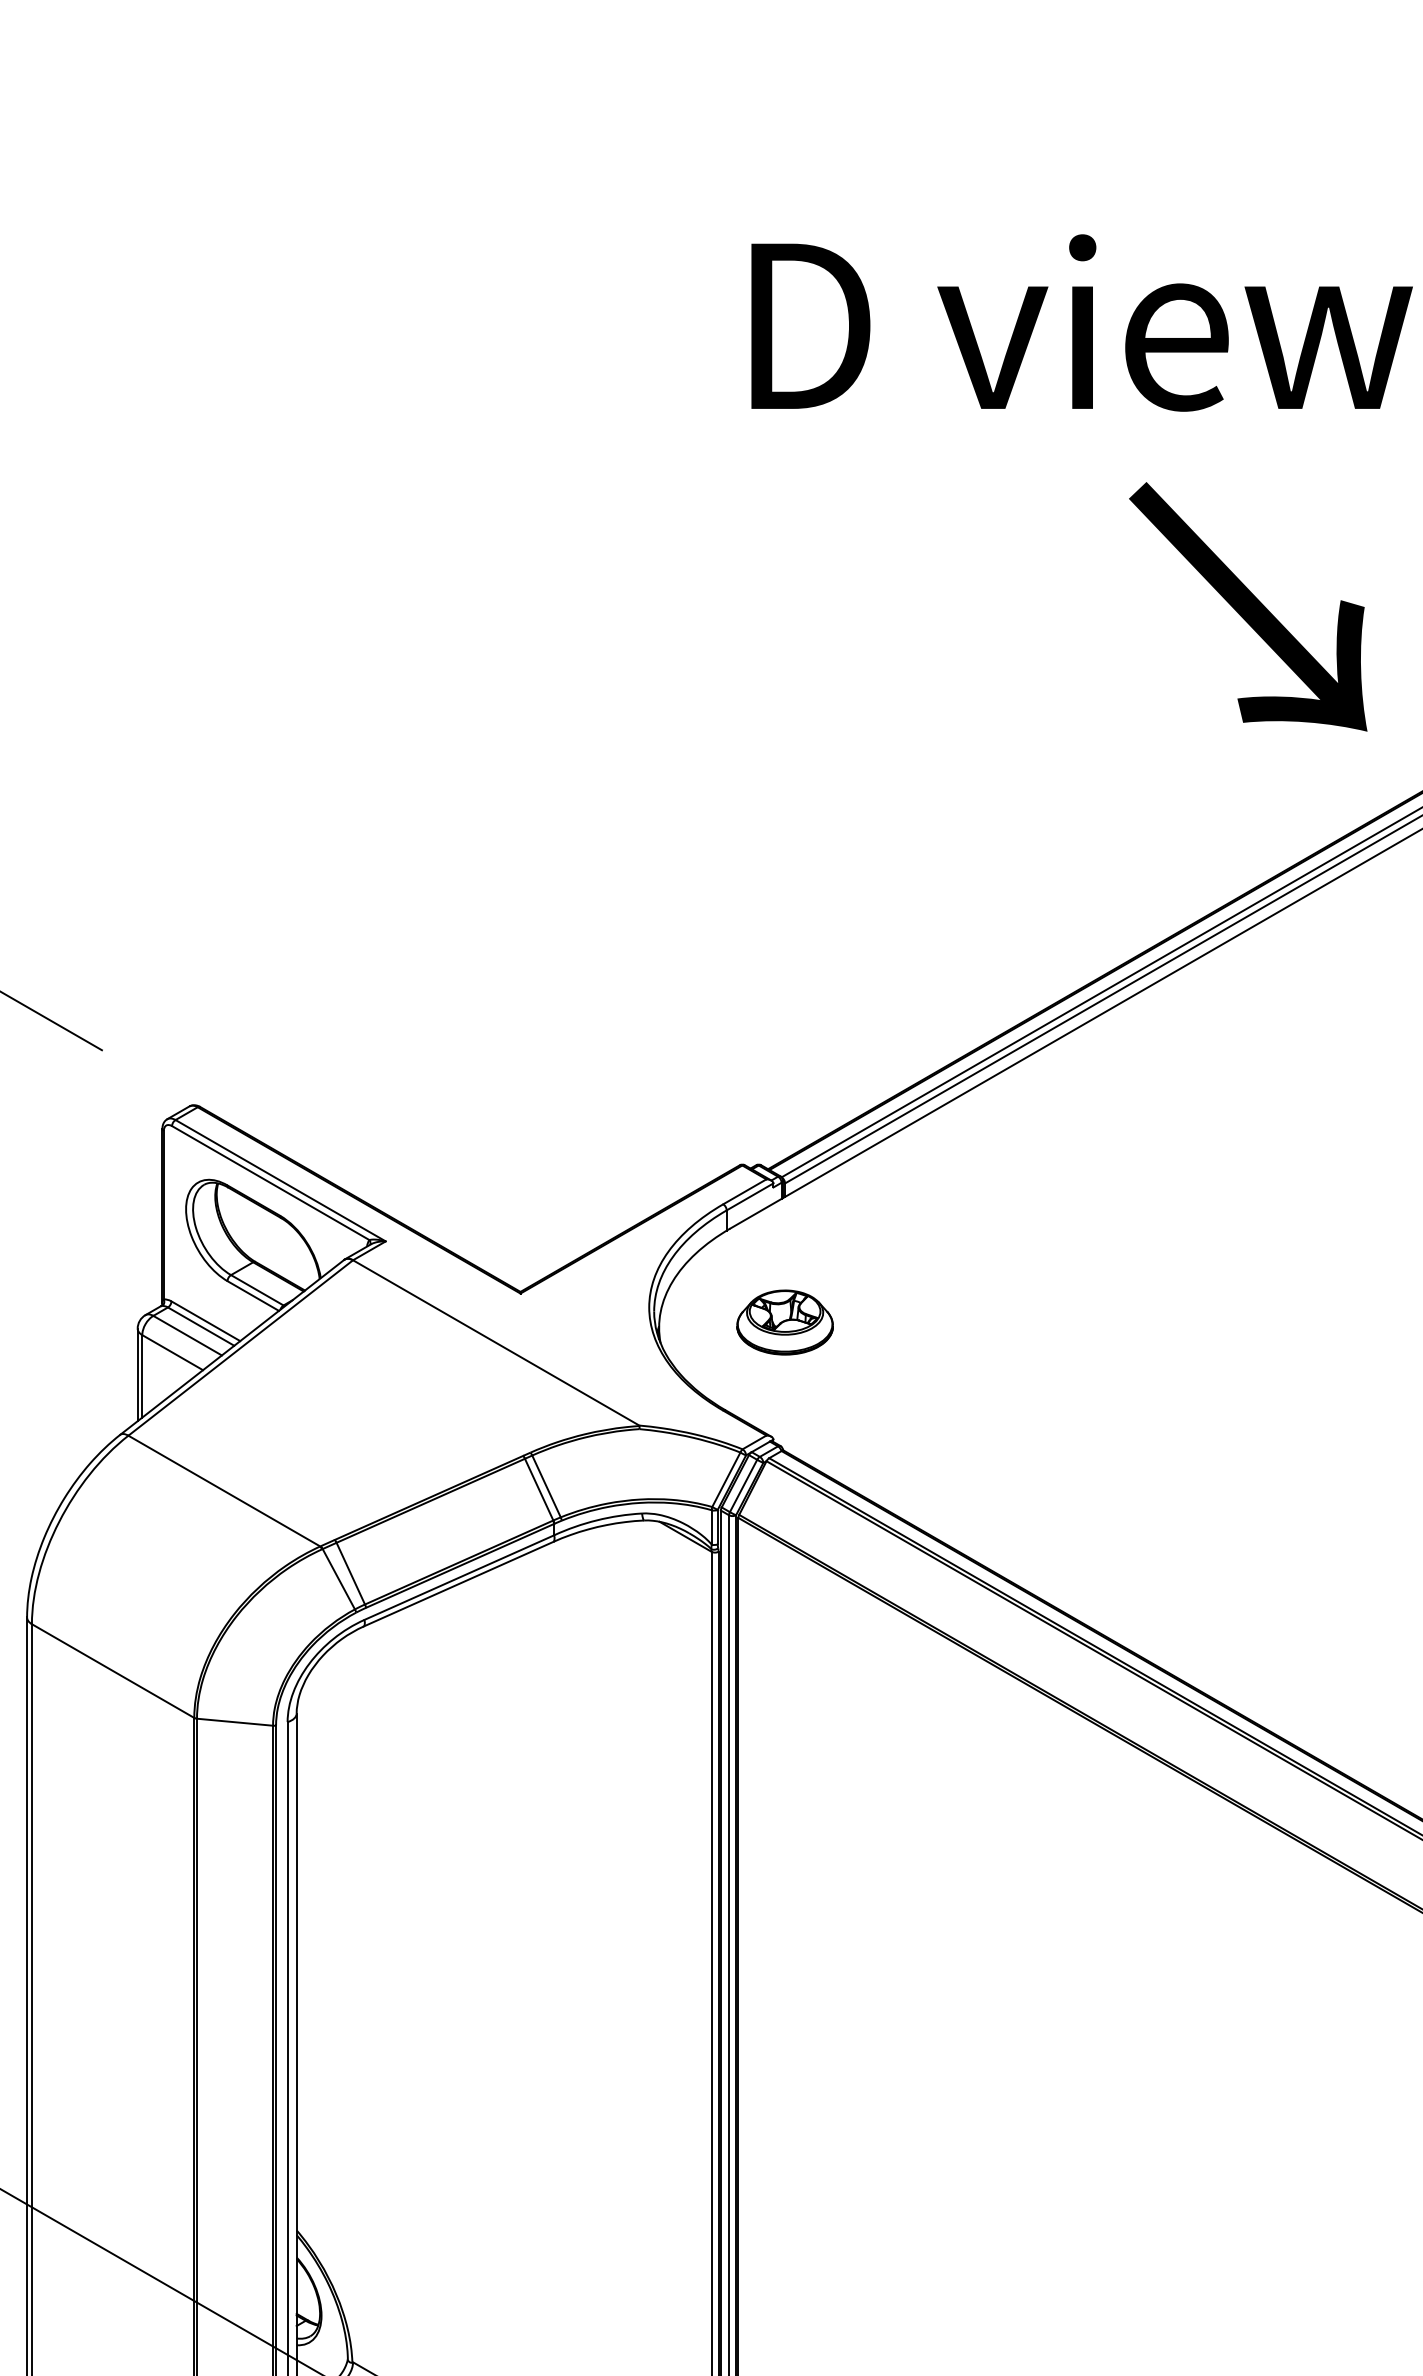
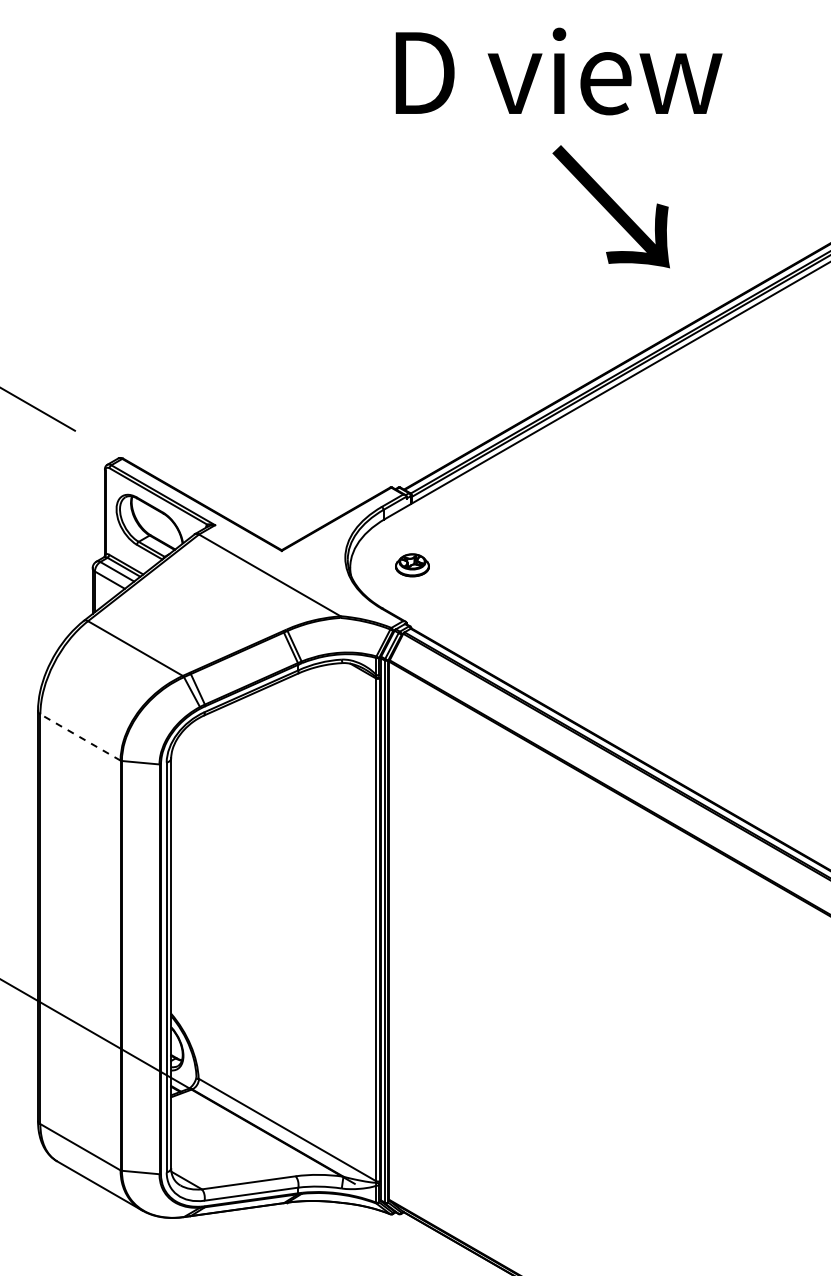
text: (1246, 606) -> (610, 206), moved
part: (785, 1322) -> (412, 565), size x0.7
line: (113, 1671) -> (80, 737), solid -> dashed

